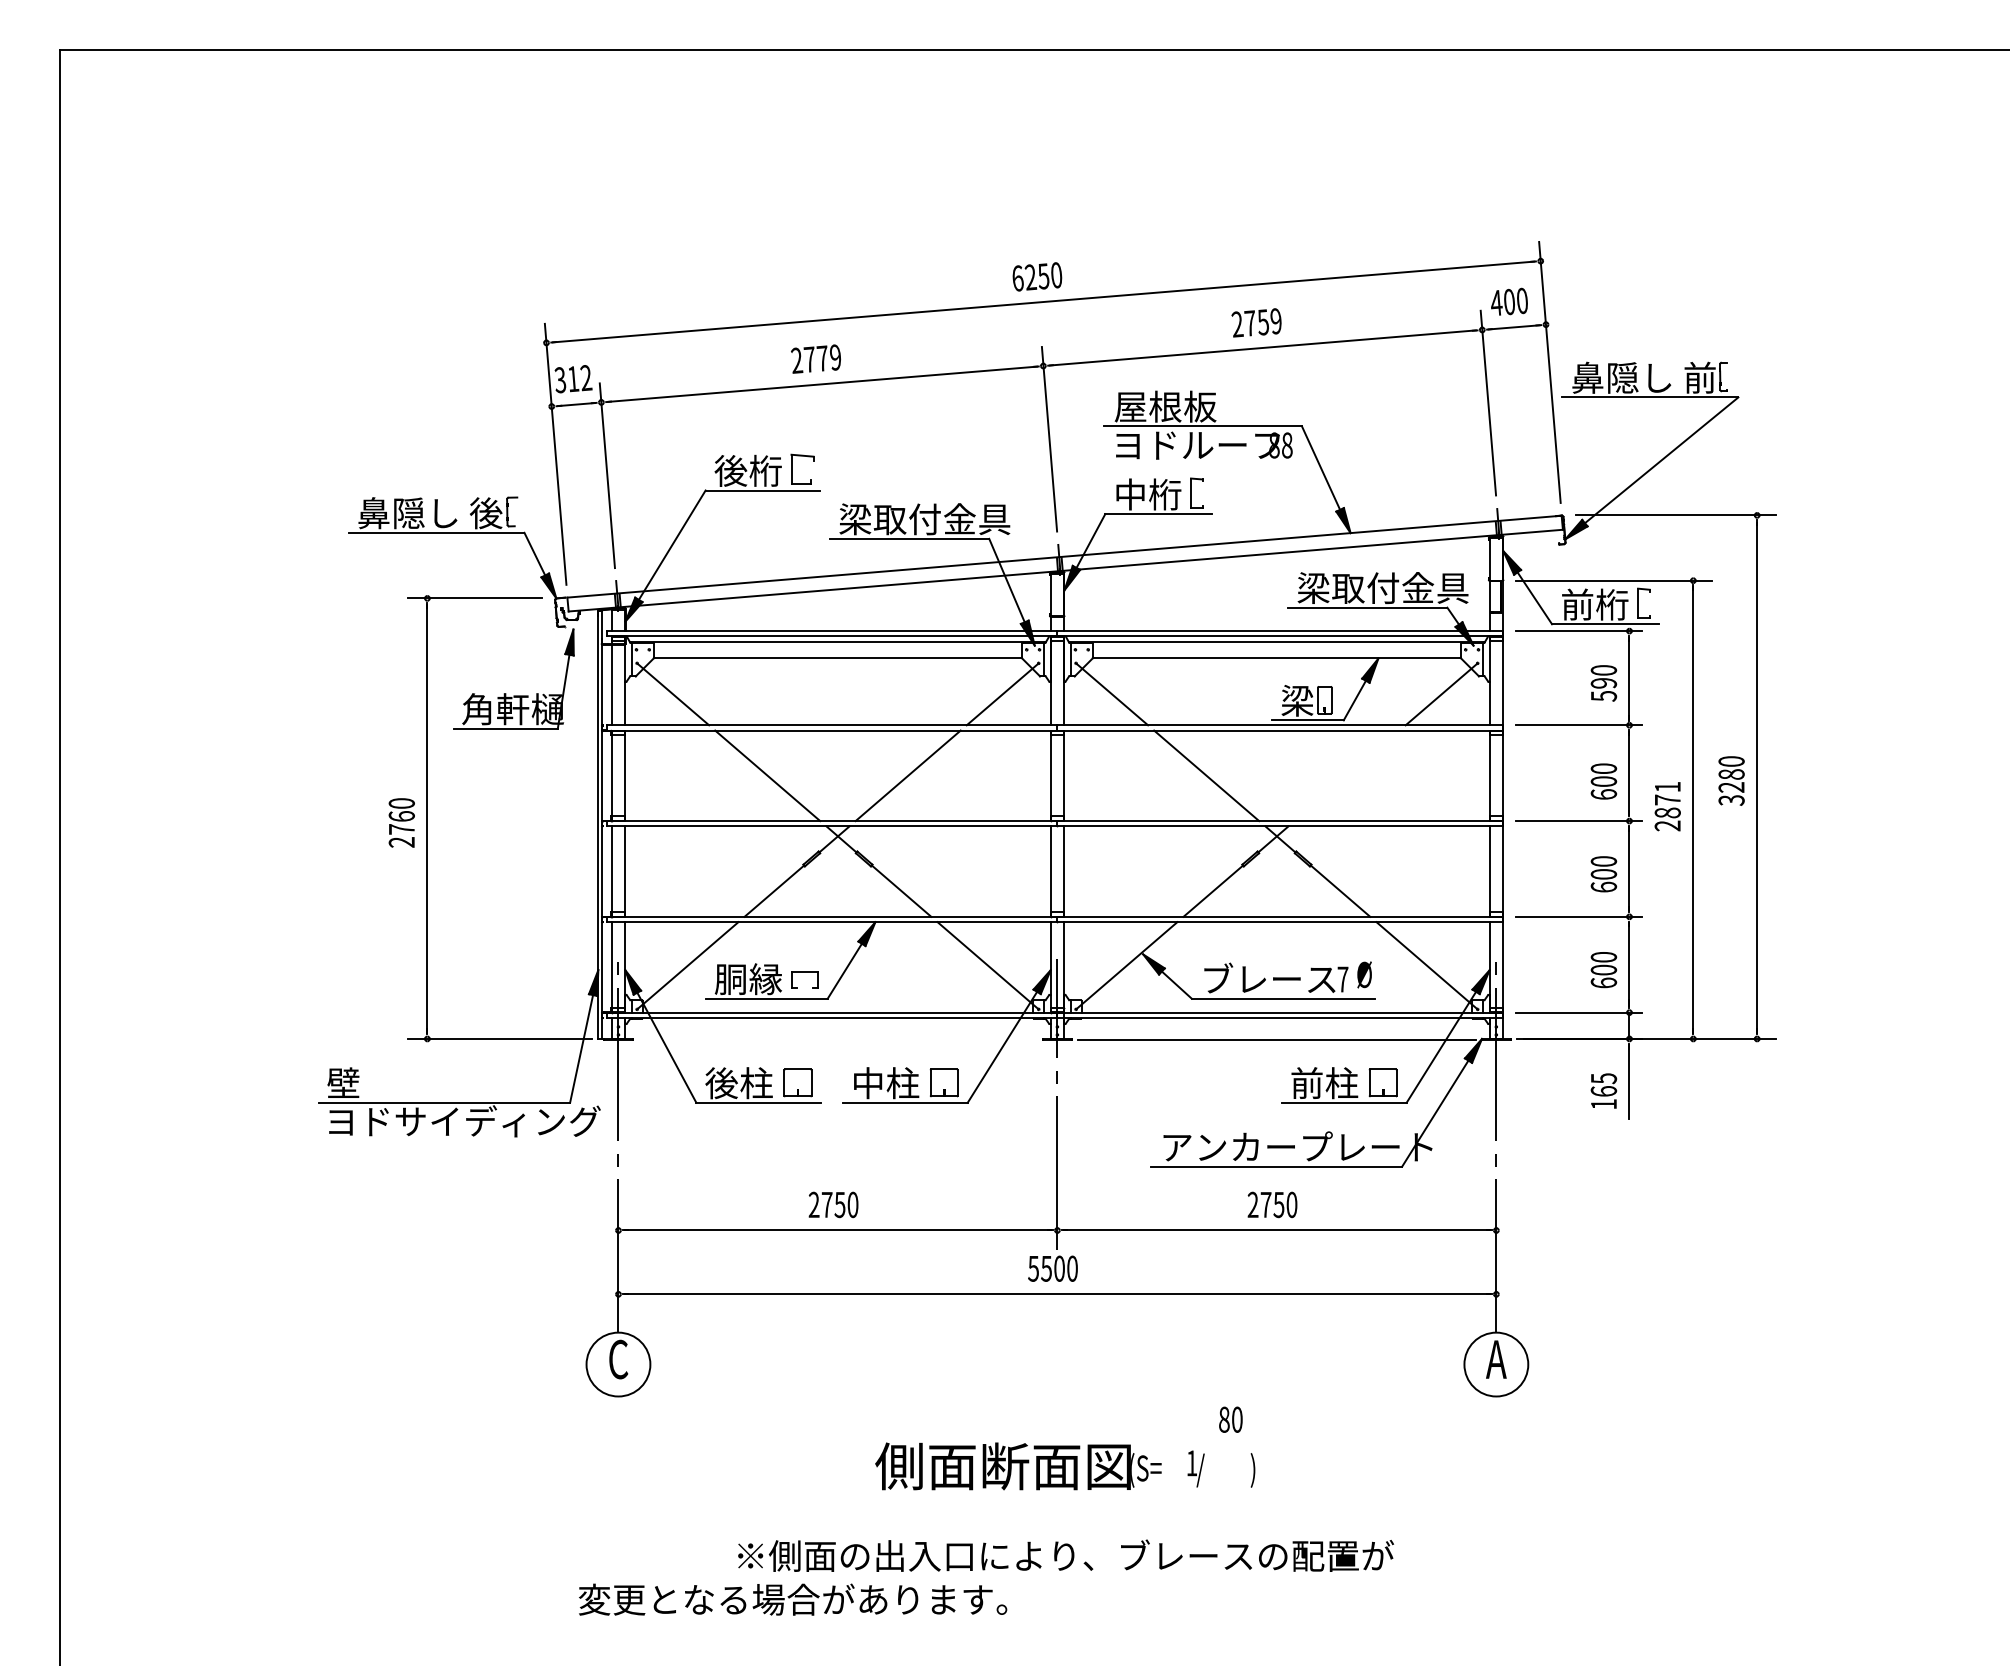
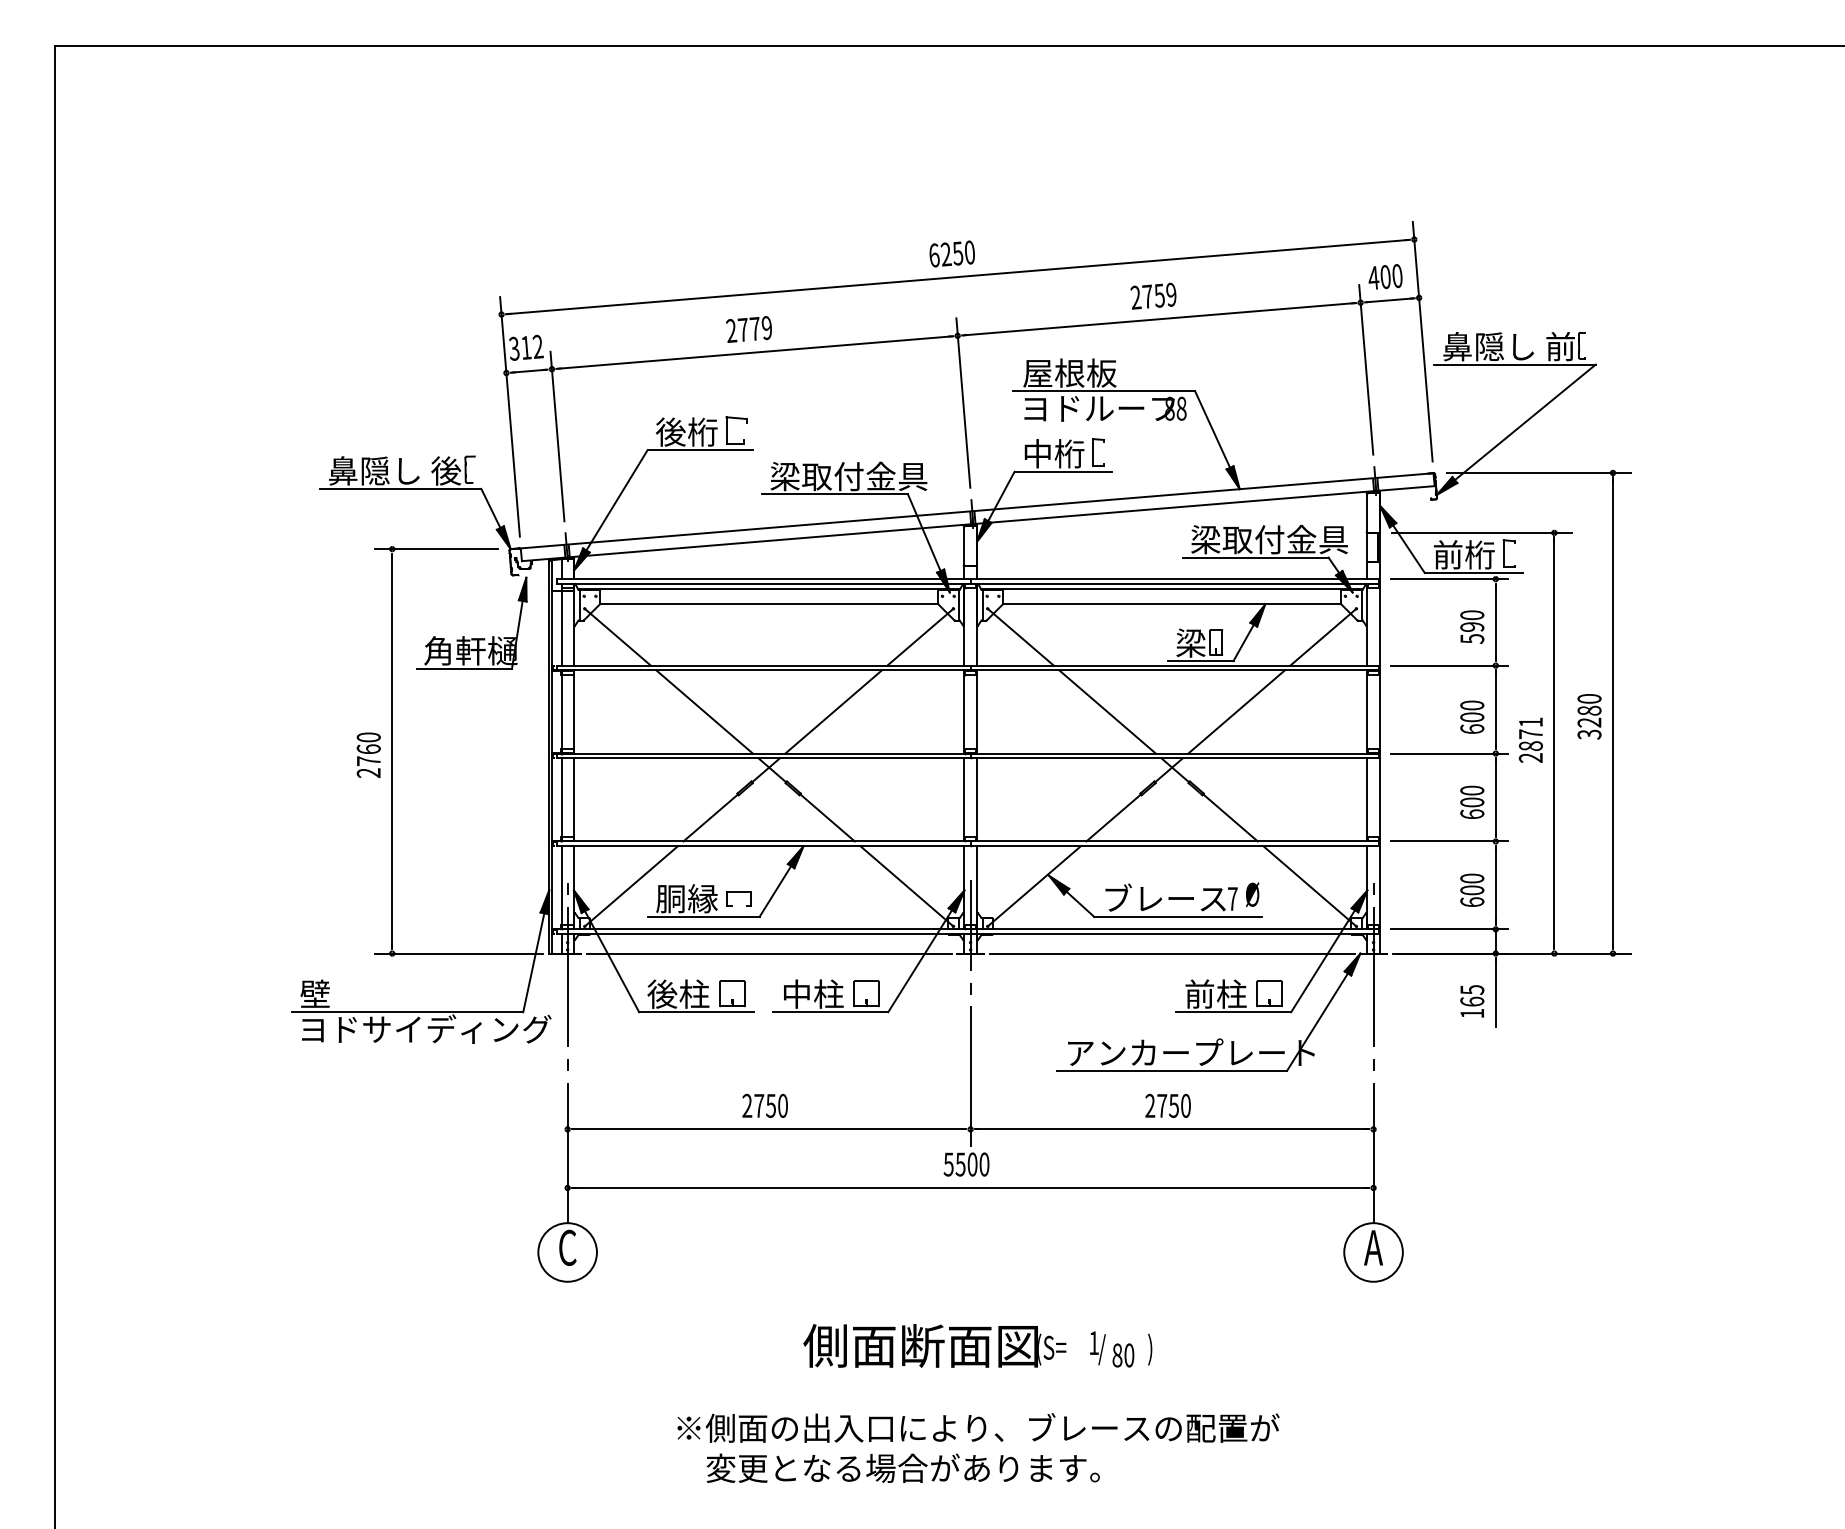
line: (1346, 775) -> (1235, 711), added
line: (837, 1039) -> (768, 954), added
text: (1230, 1419) -> (1123, 1355), moved
text: (793, 1599) -> (903, 1468), moved

